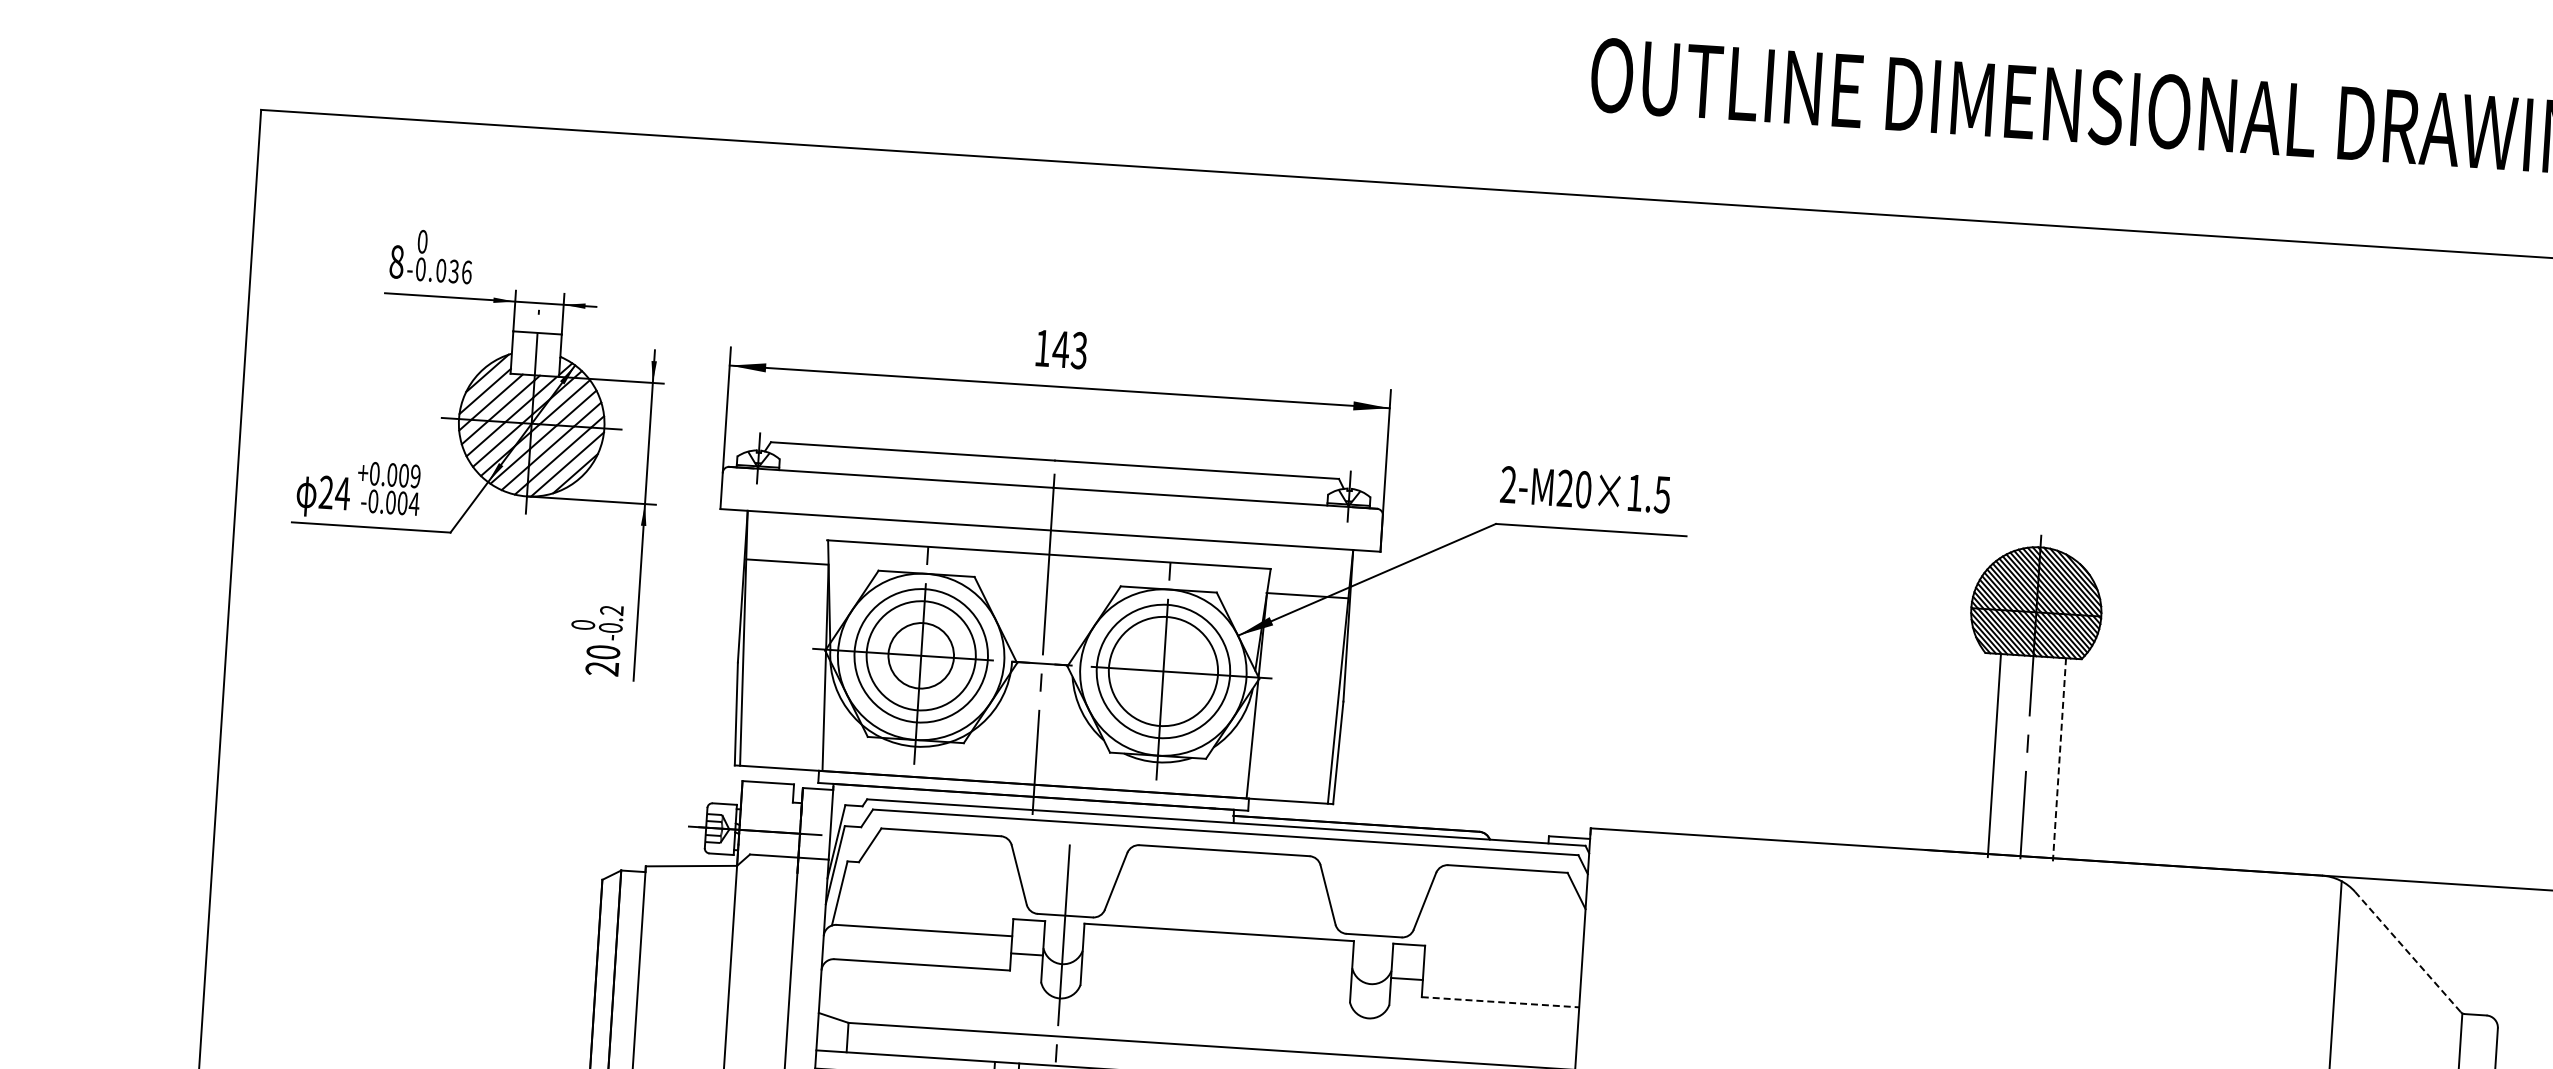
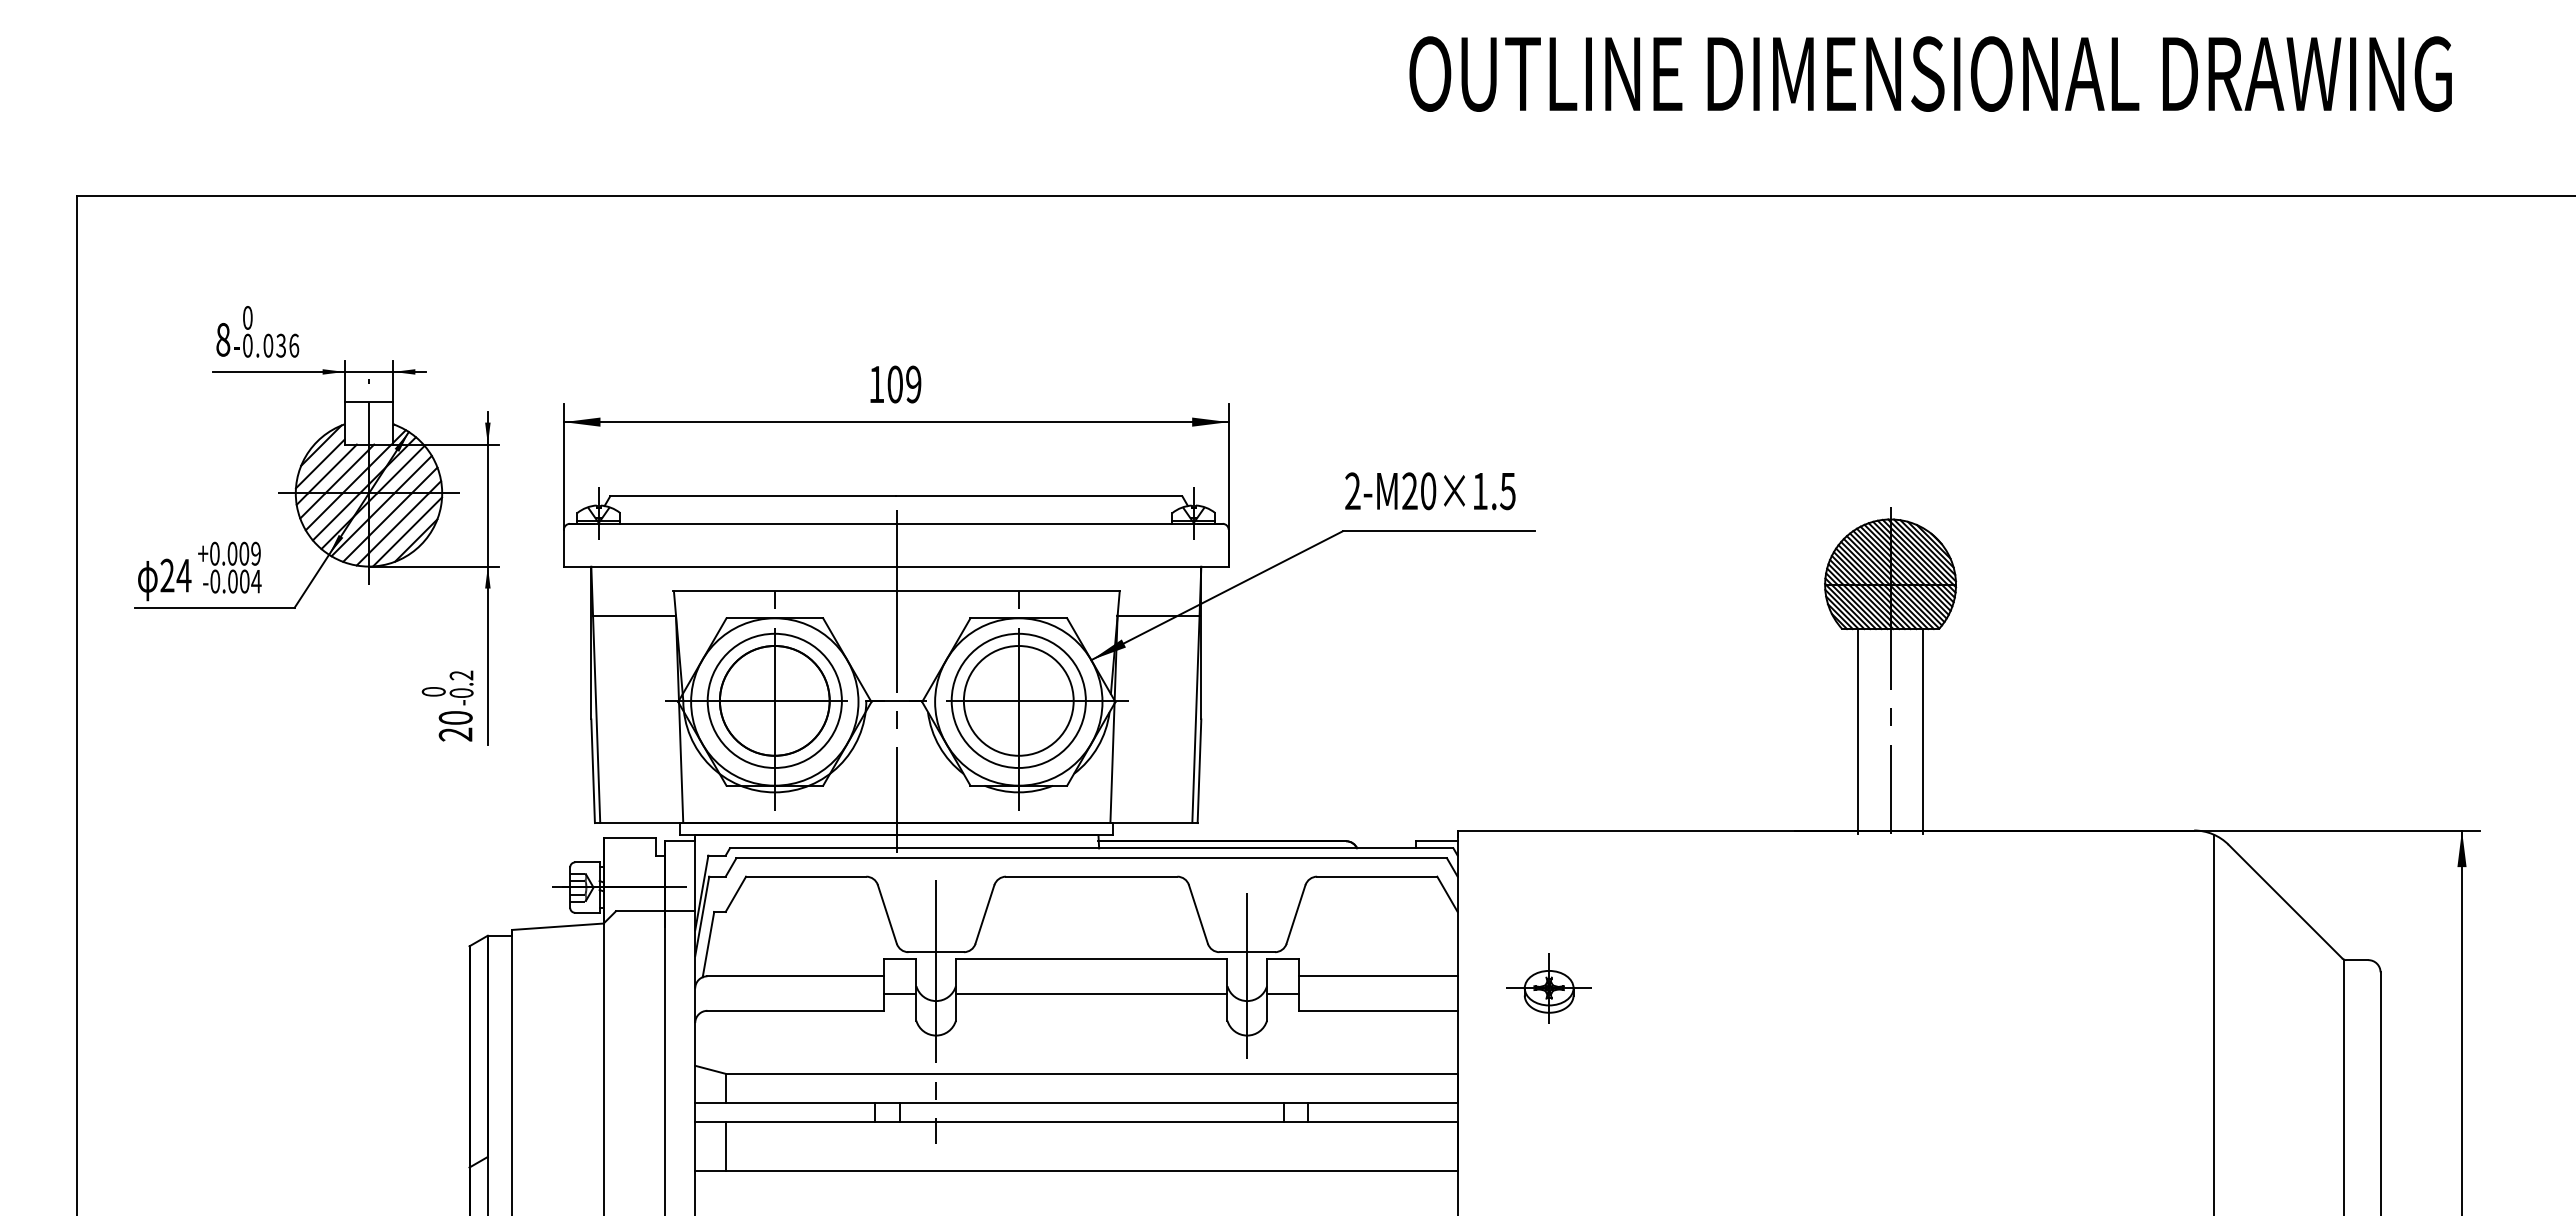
text: (1069, 349) -> (903, 384), 143 -> 109
circle: (920, 655) -> (774, 700), size x1.67
line: (2059, 759) -> (1923, 731), dashed -> solid
line: (2408, 951) -> (2285, 901), dashed -> solid
line: (1372, 959) -> (1247, 976), added
line: (1216, 966) -> (1091, 993), added
line: (1502, 968) -> (1378, 976), added
part: (1670, 991) -> (1548, 988), added
line: (1500, 1001) -> (1378, 1010), dashed -> solid

